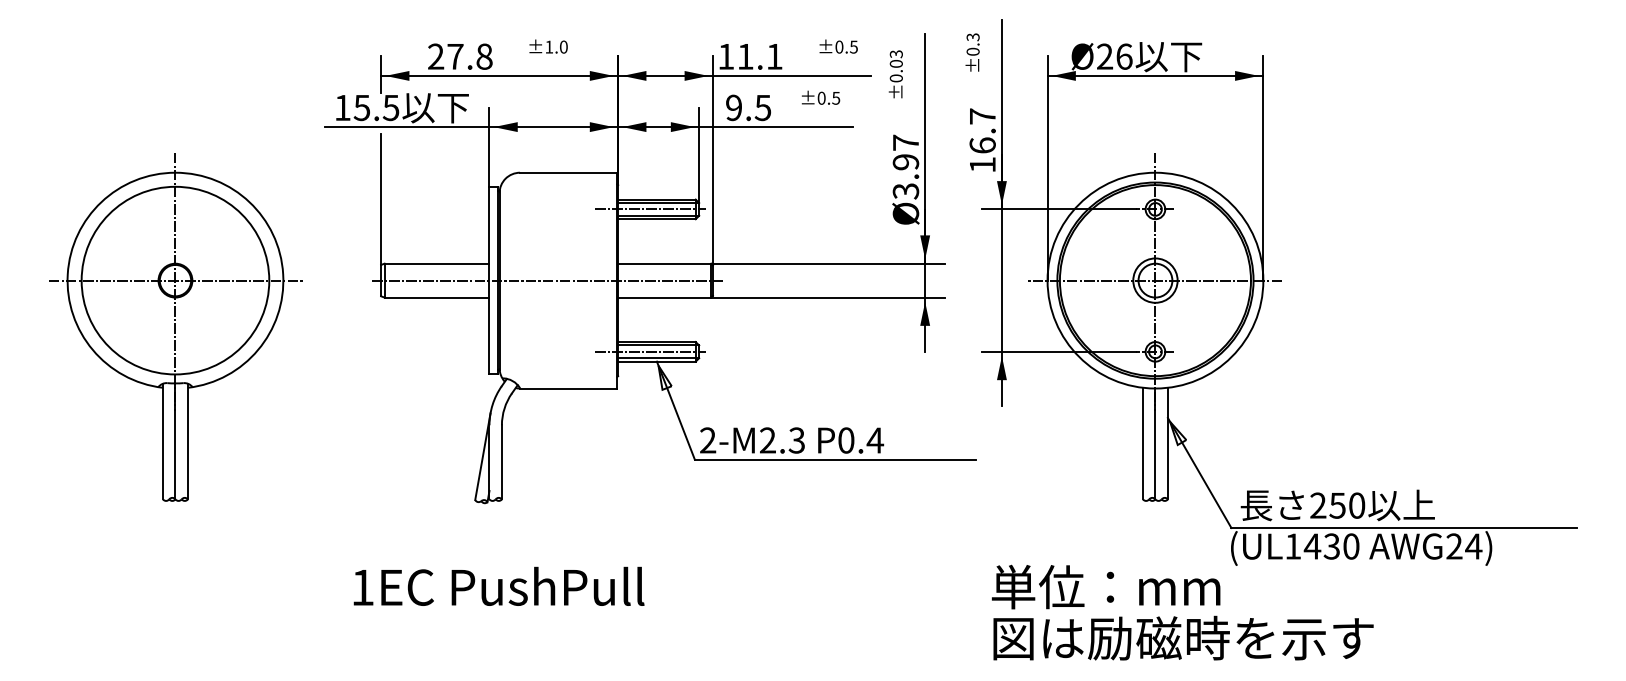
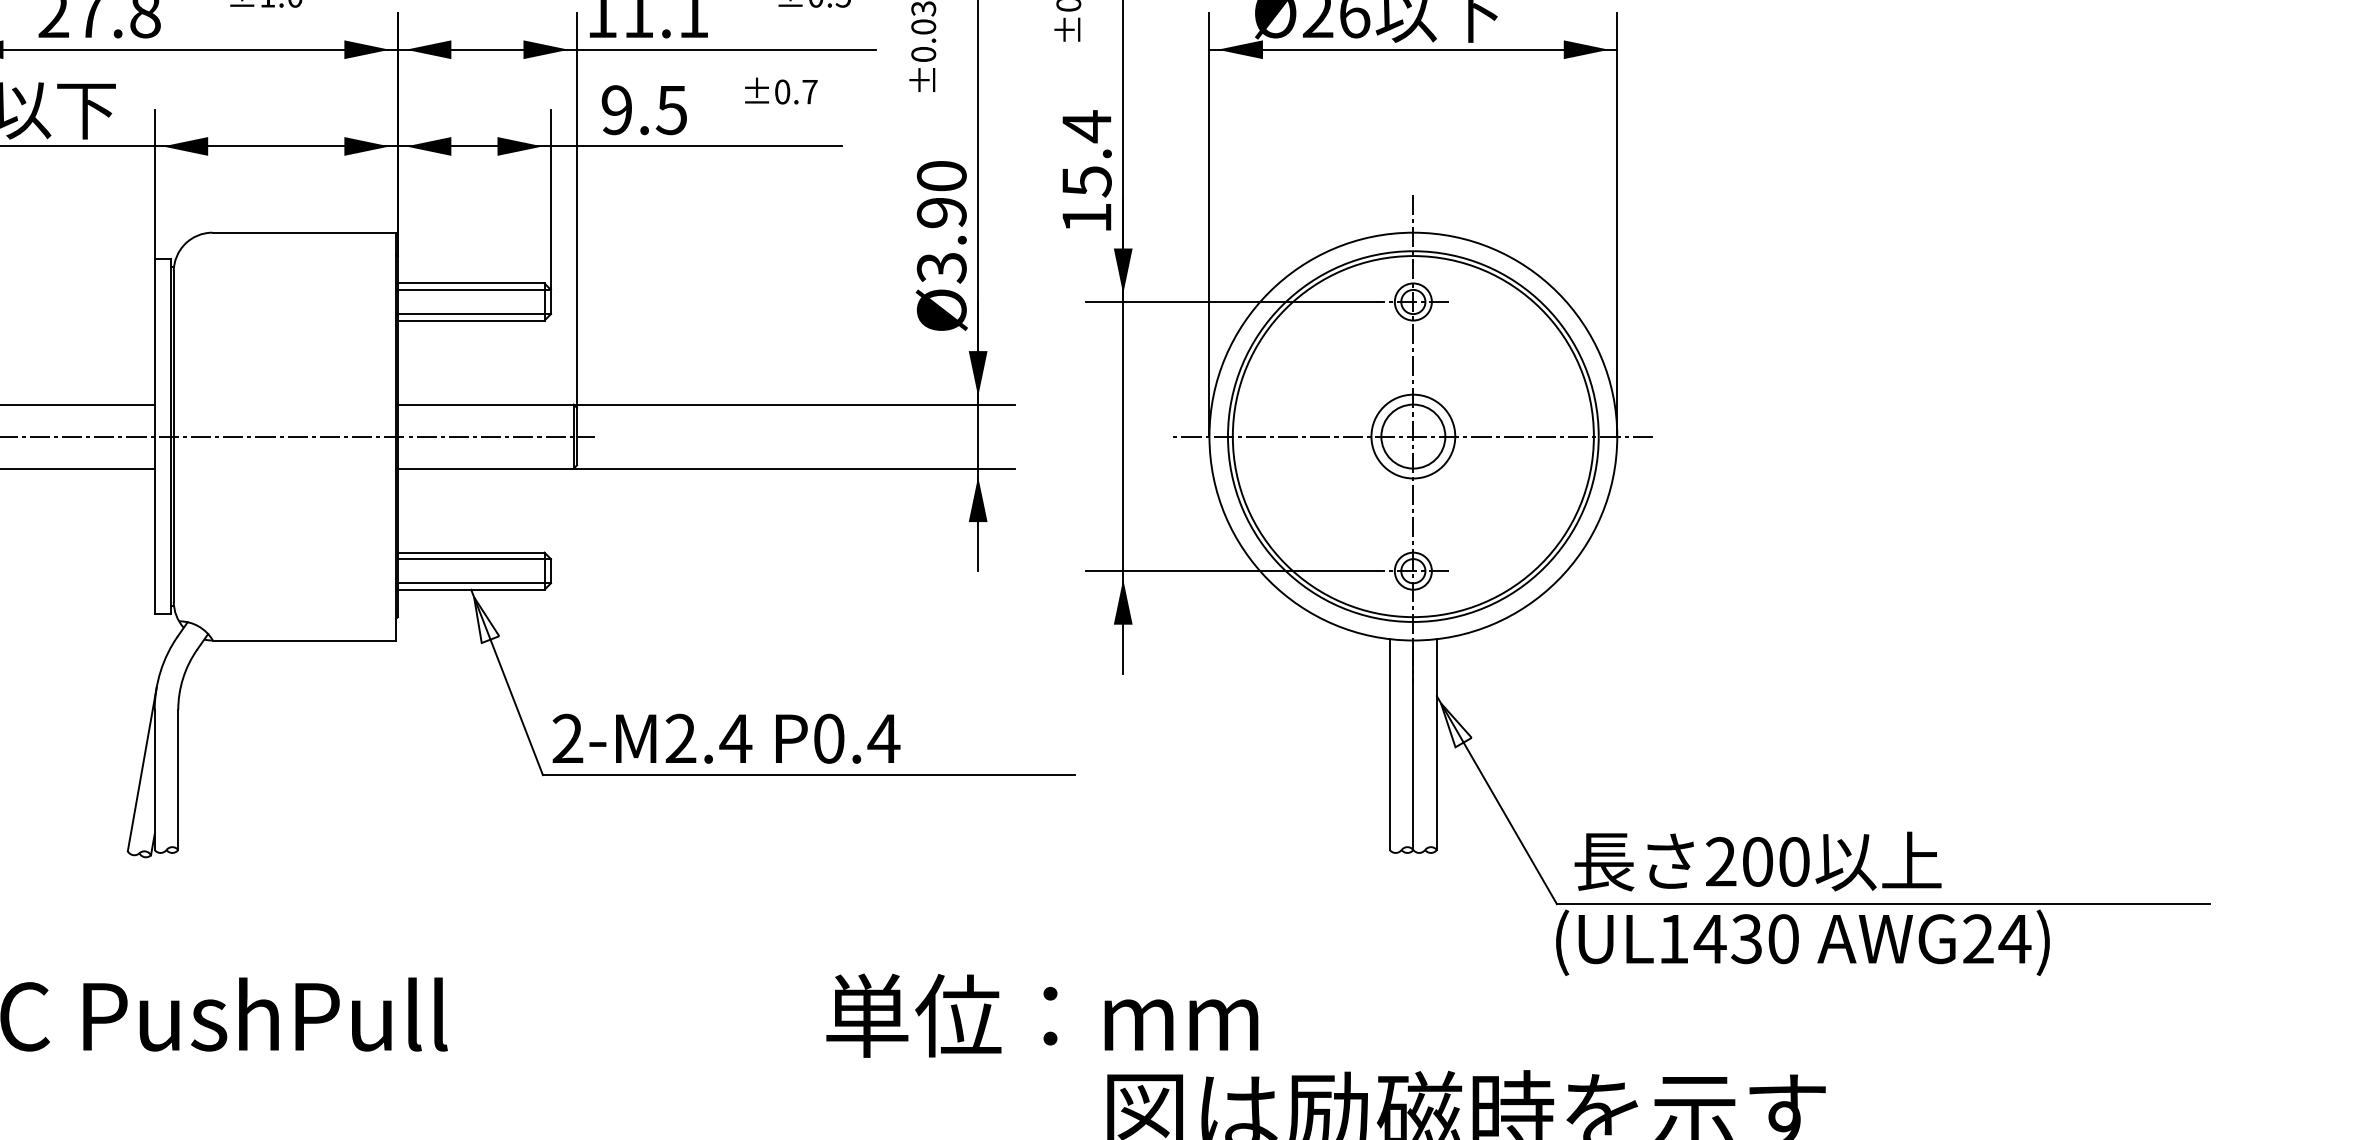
text: (836, 98) -> (810, 92), ±0.5 -> ±0.7
text: (982, 130) -> (1086, 152), 16.7 -> 15.4
text: (905, 142) -> (940, 175), Ø3.97 -> Ø3.90
line: (650, 209) -> (459, 302), removed
line: (650, 351) -> (459, 570), removed
text: (796, 440) -> (734, 738), 2-M2.3 -> 2-M2.4
text: (1337, 505) -> (1757, 861), 250 -> 200
text: (1105, 586) -> (1041, 1014), moved

